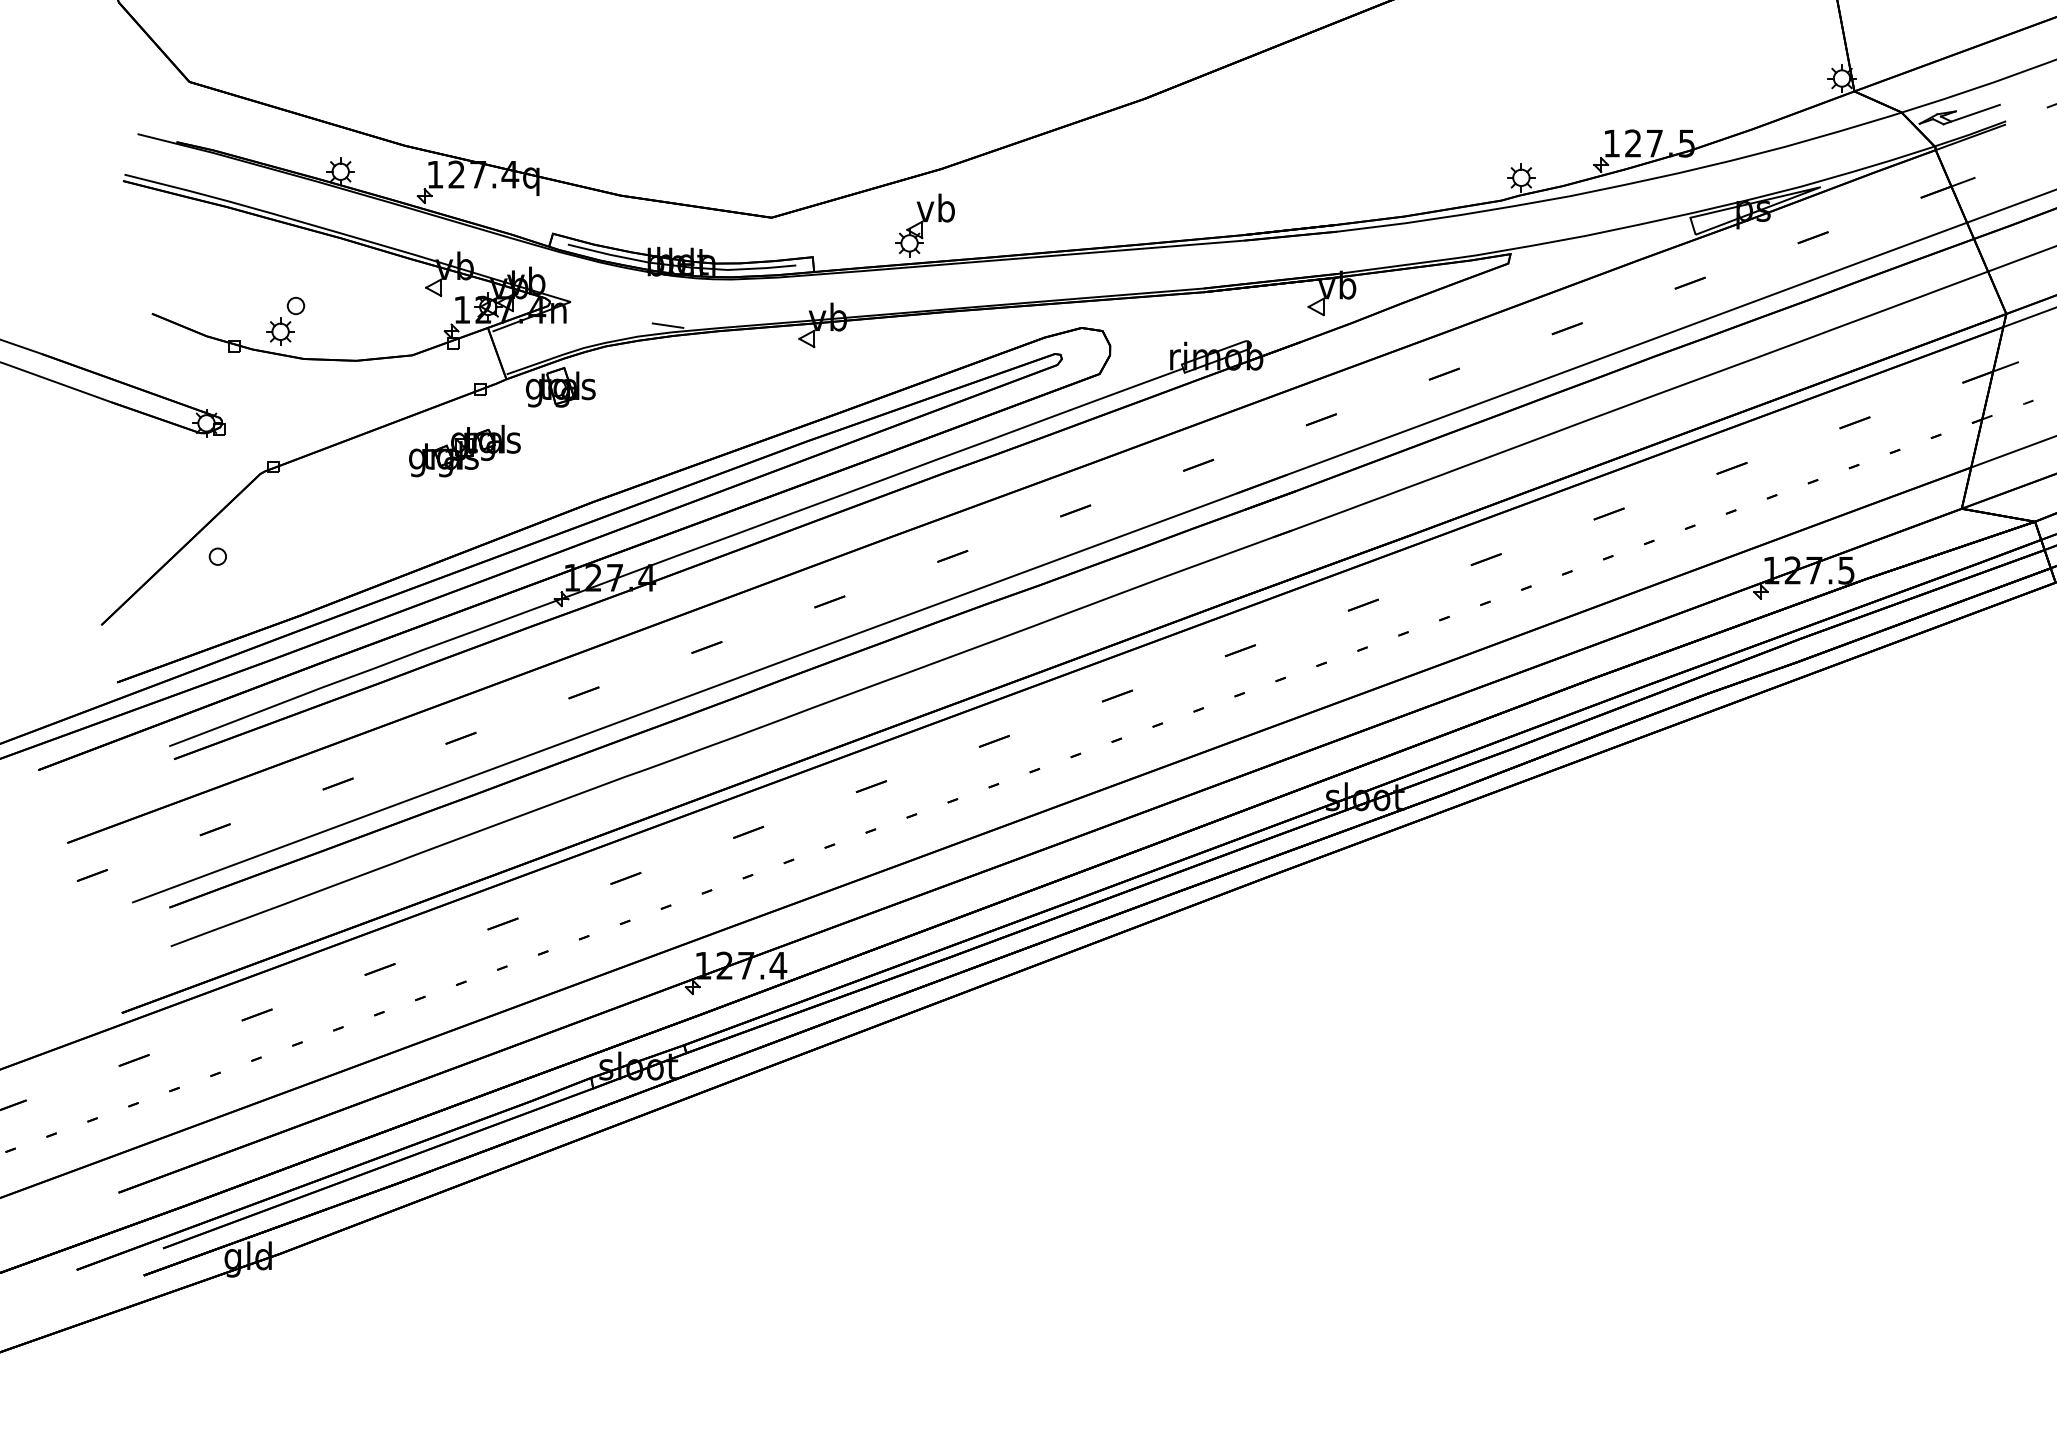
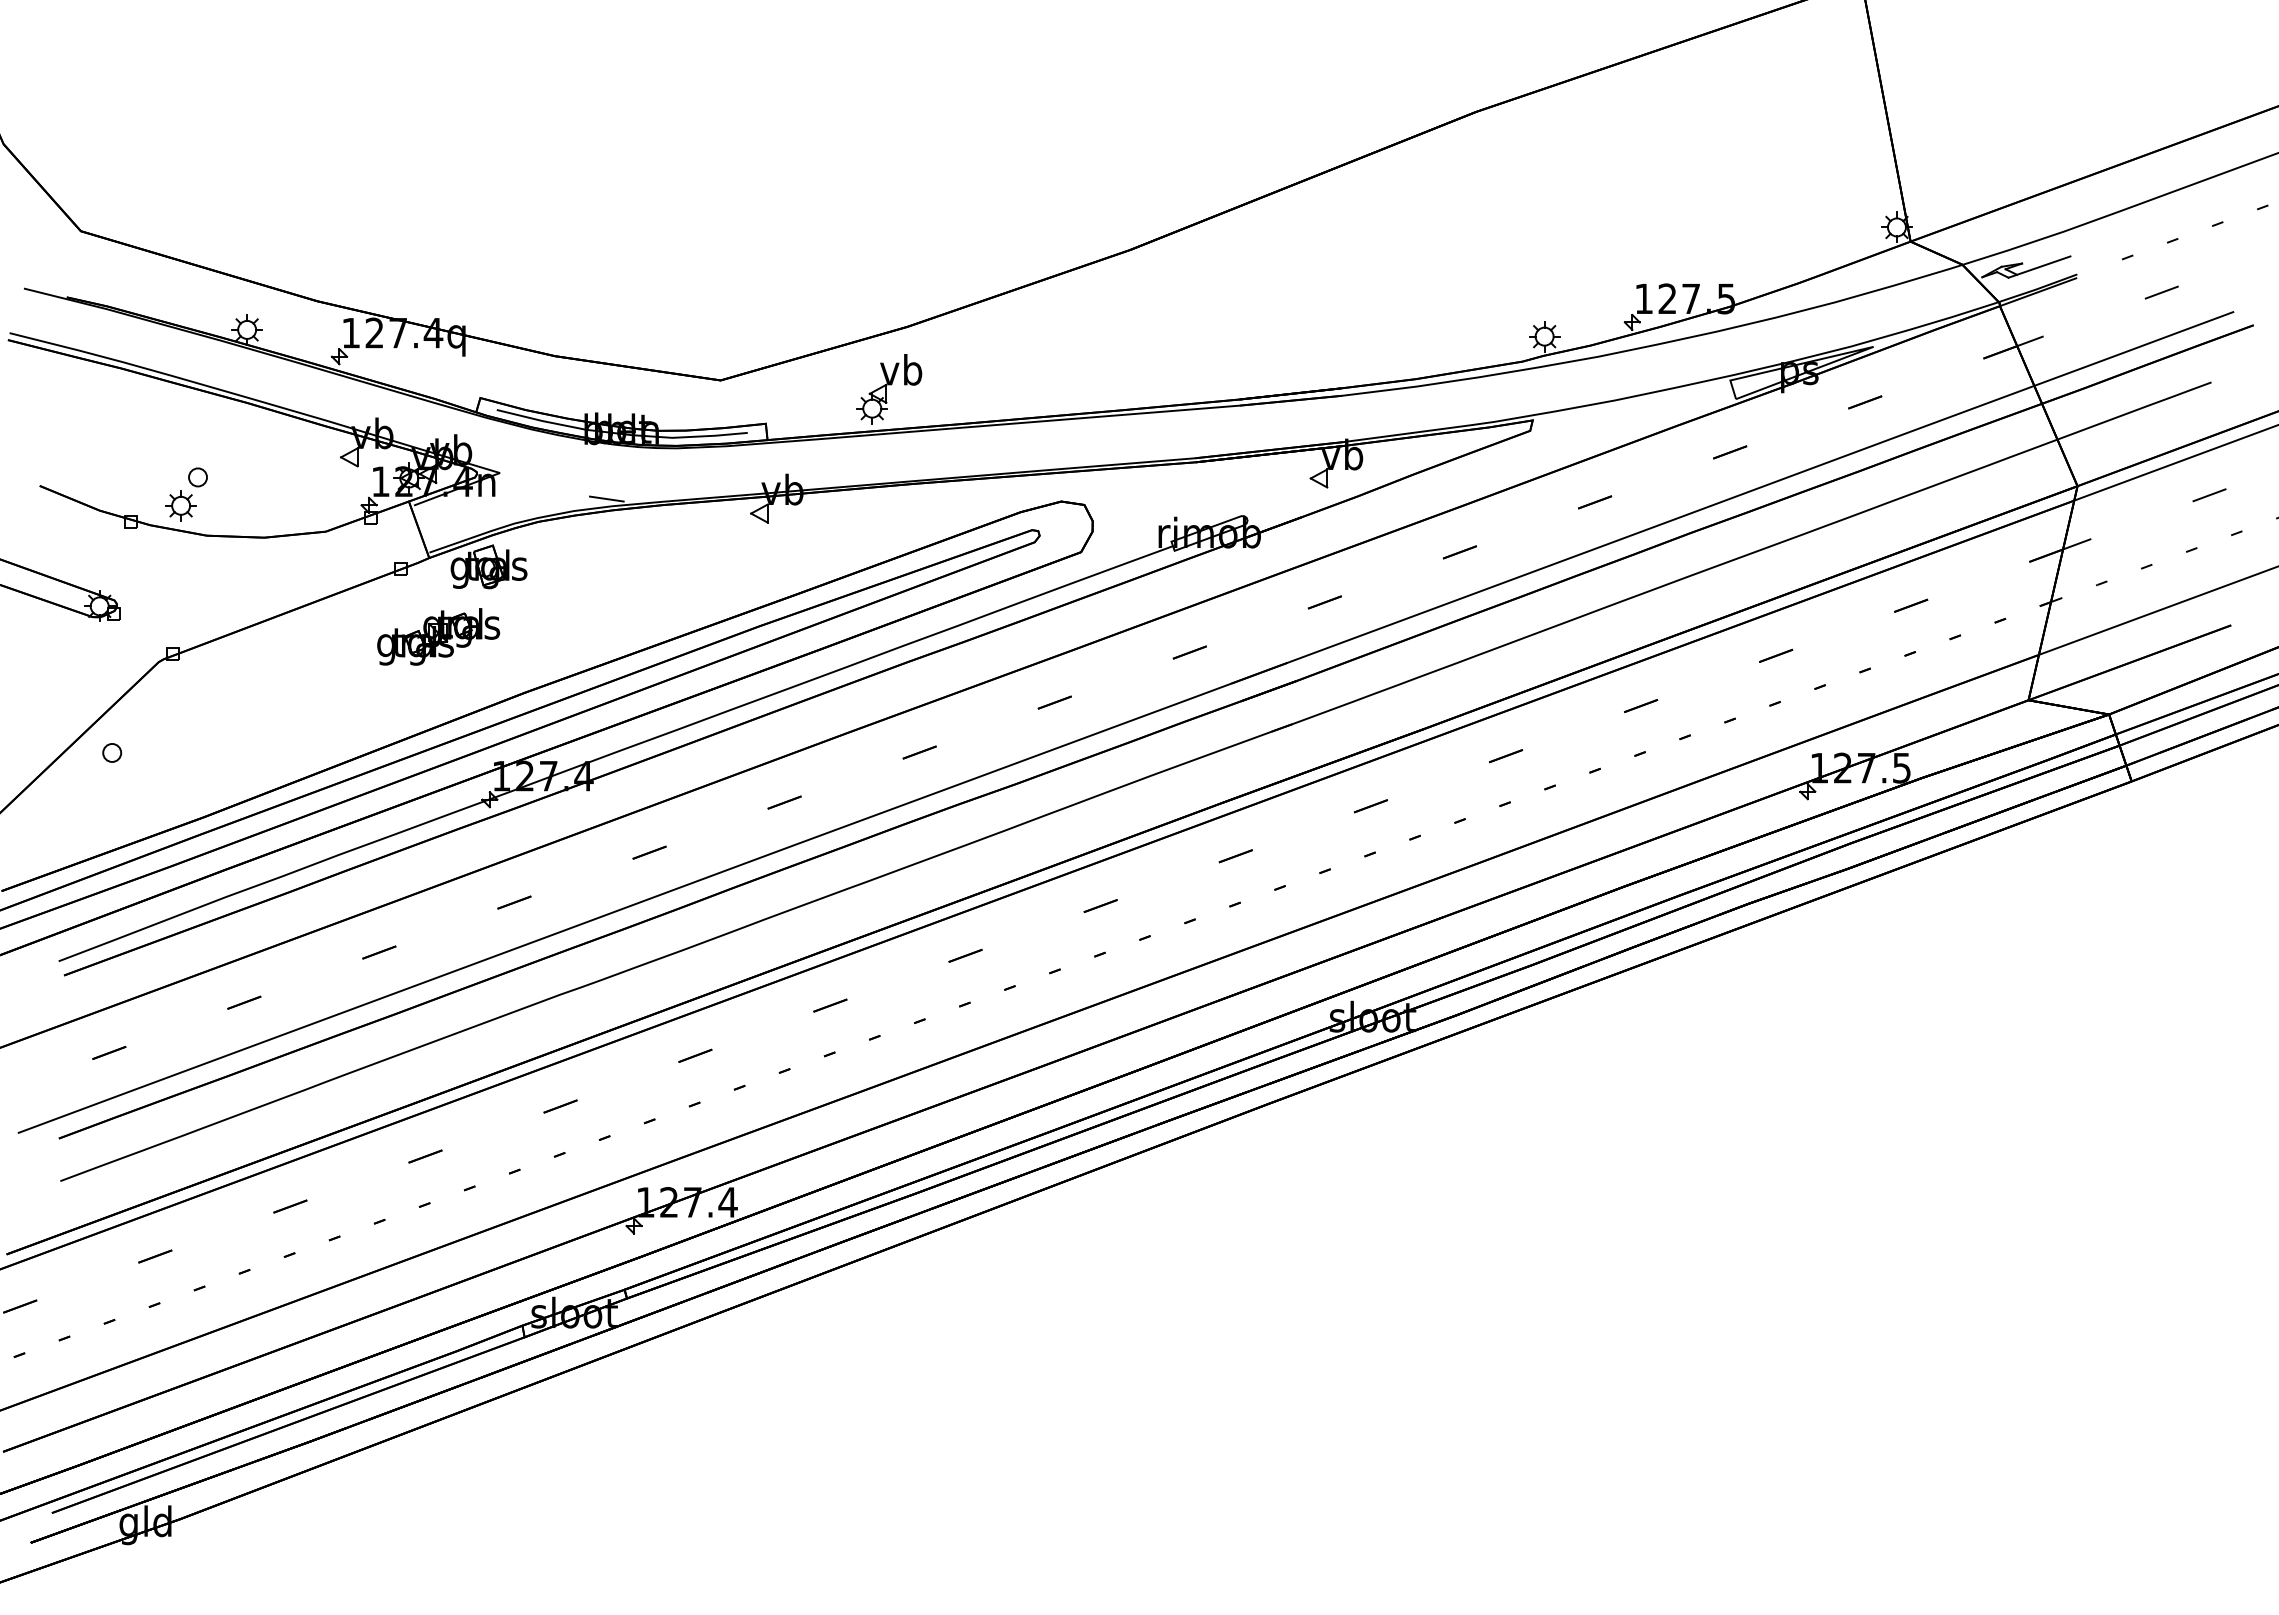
part: (464, 450) -> (438, 636), moved

